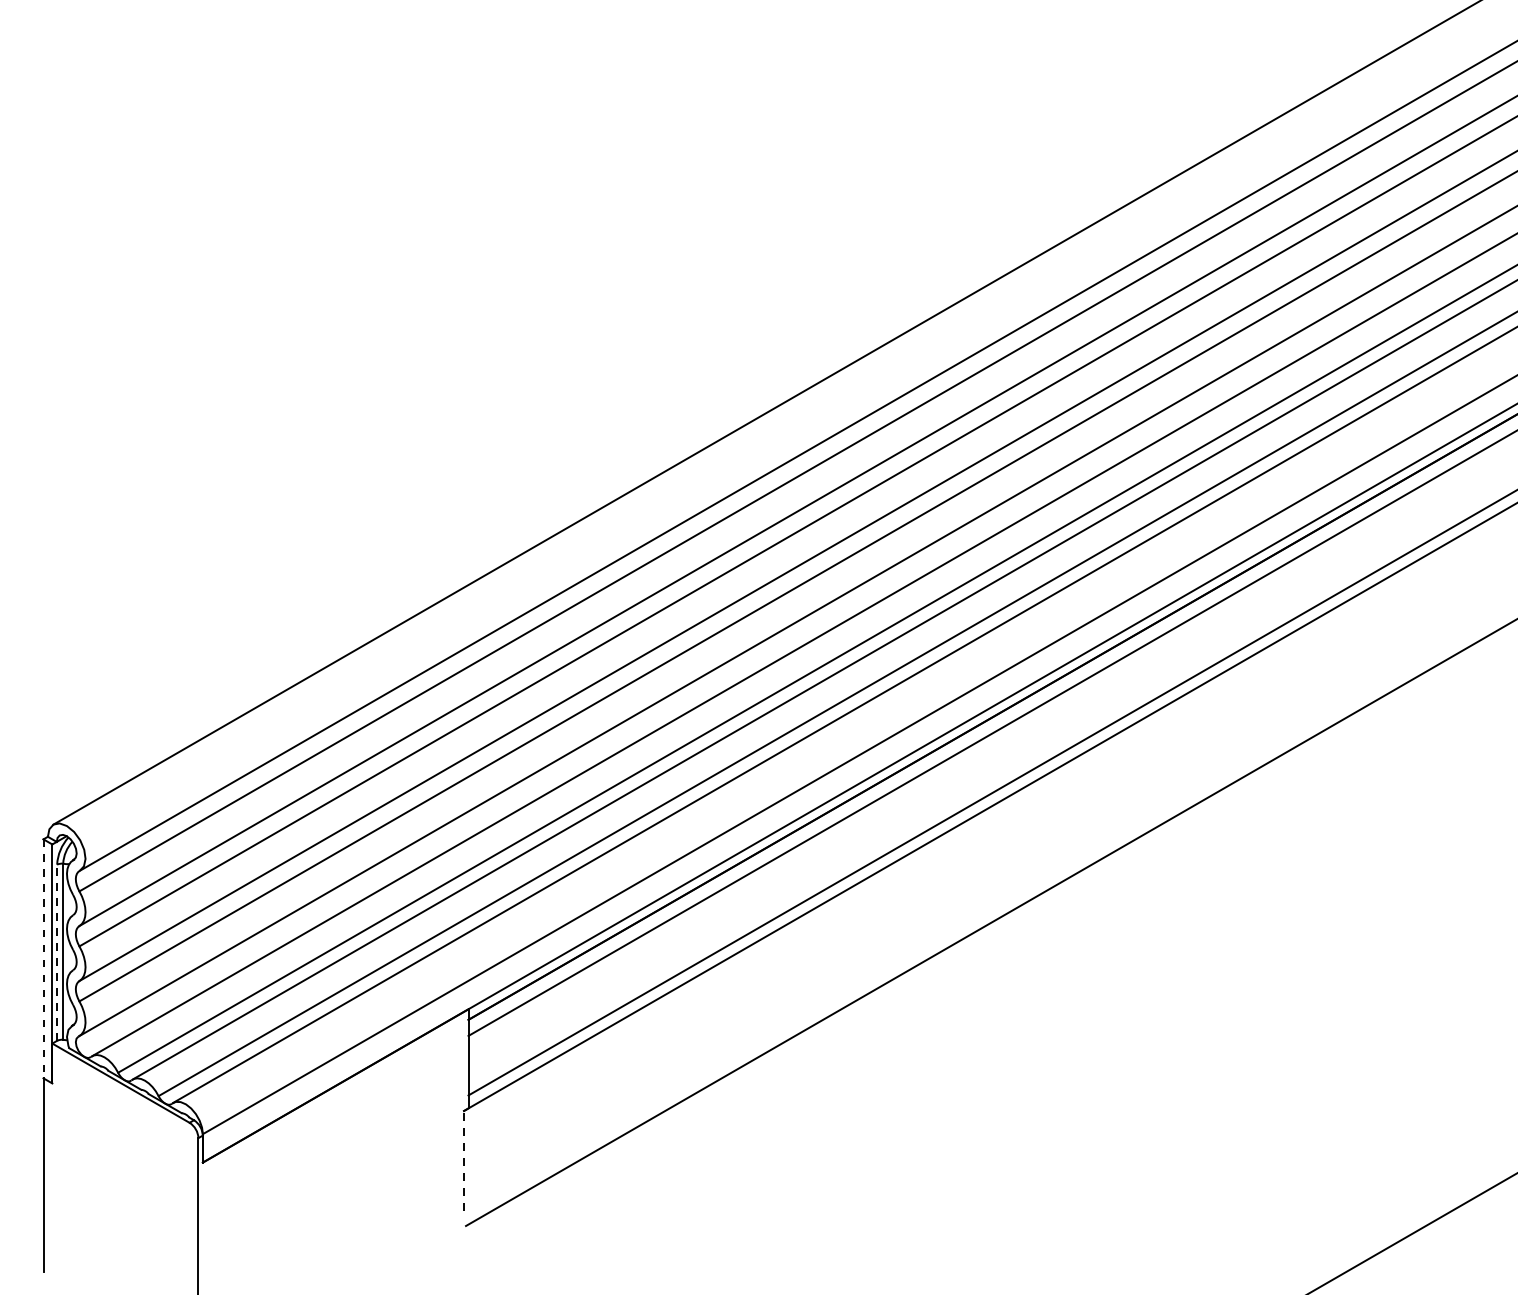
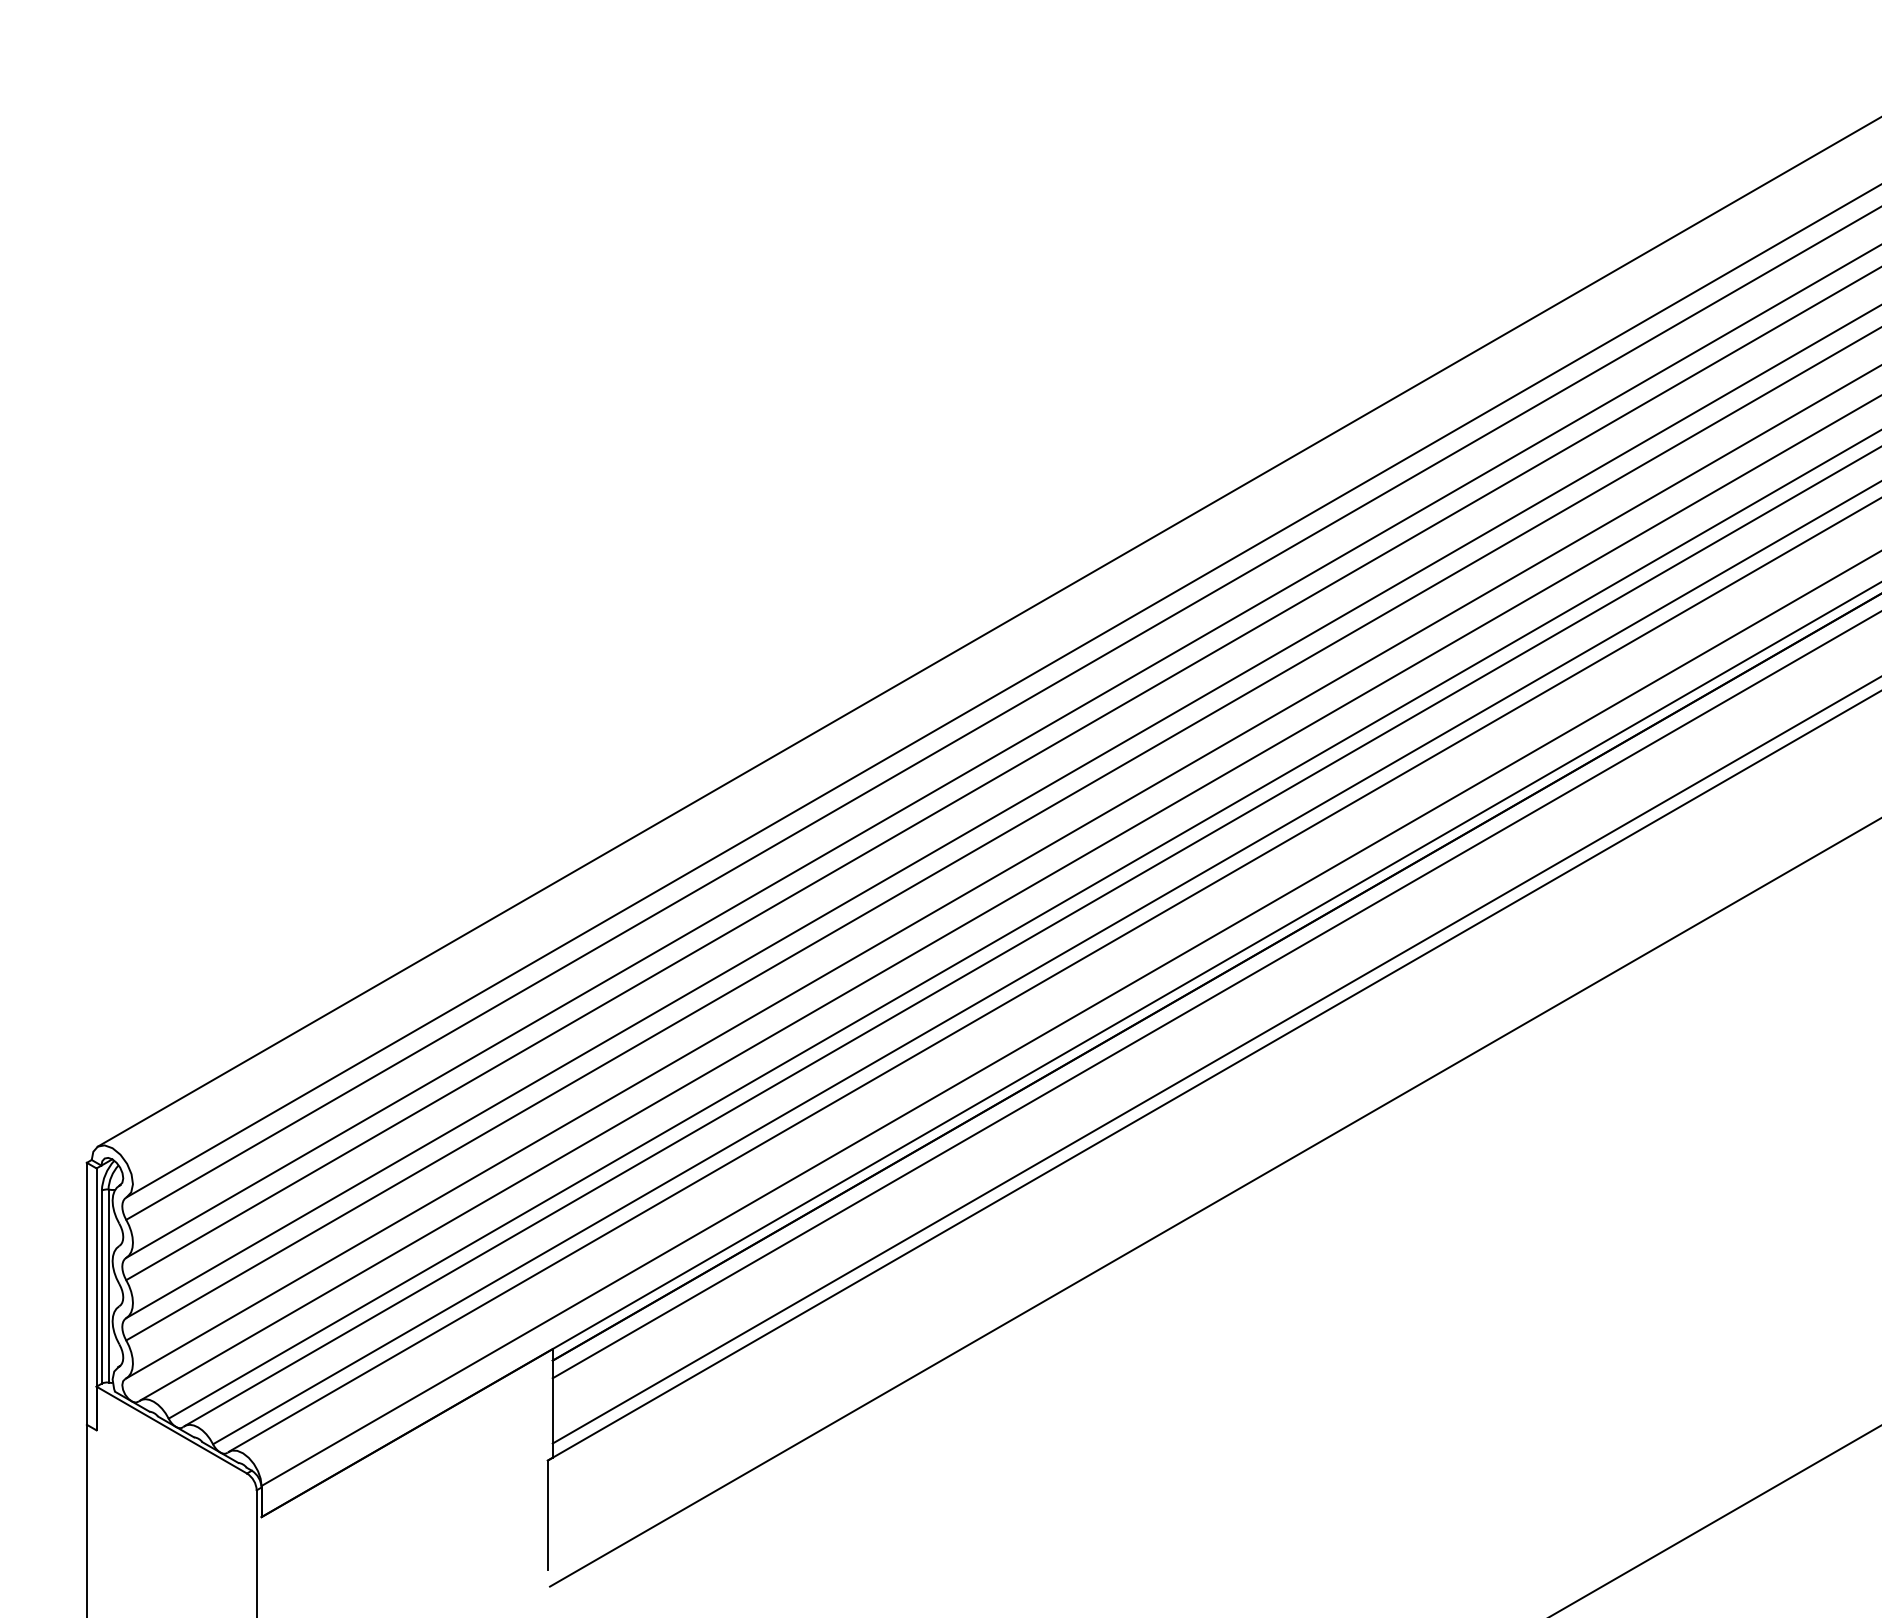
line: (56, 953) -> (101, 1287), dashed -> solid
line: (43, 958) -> (86, 1293), dashed -> solid
line: (463, 1161) -> (547, 1515), dashed -> solid

